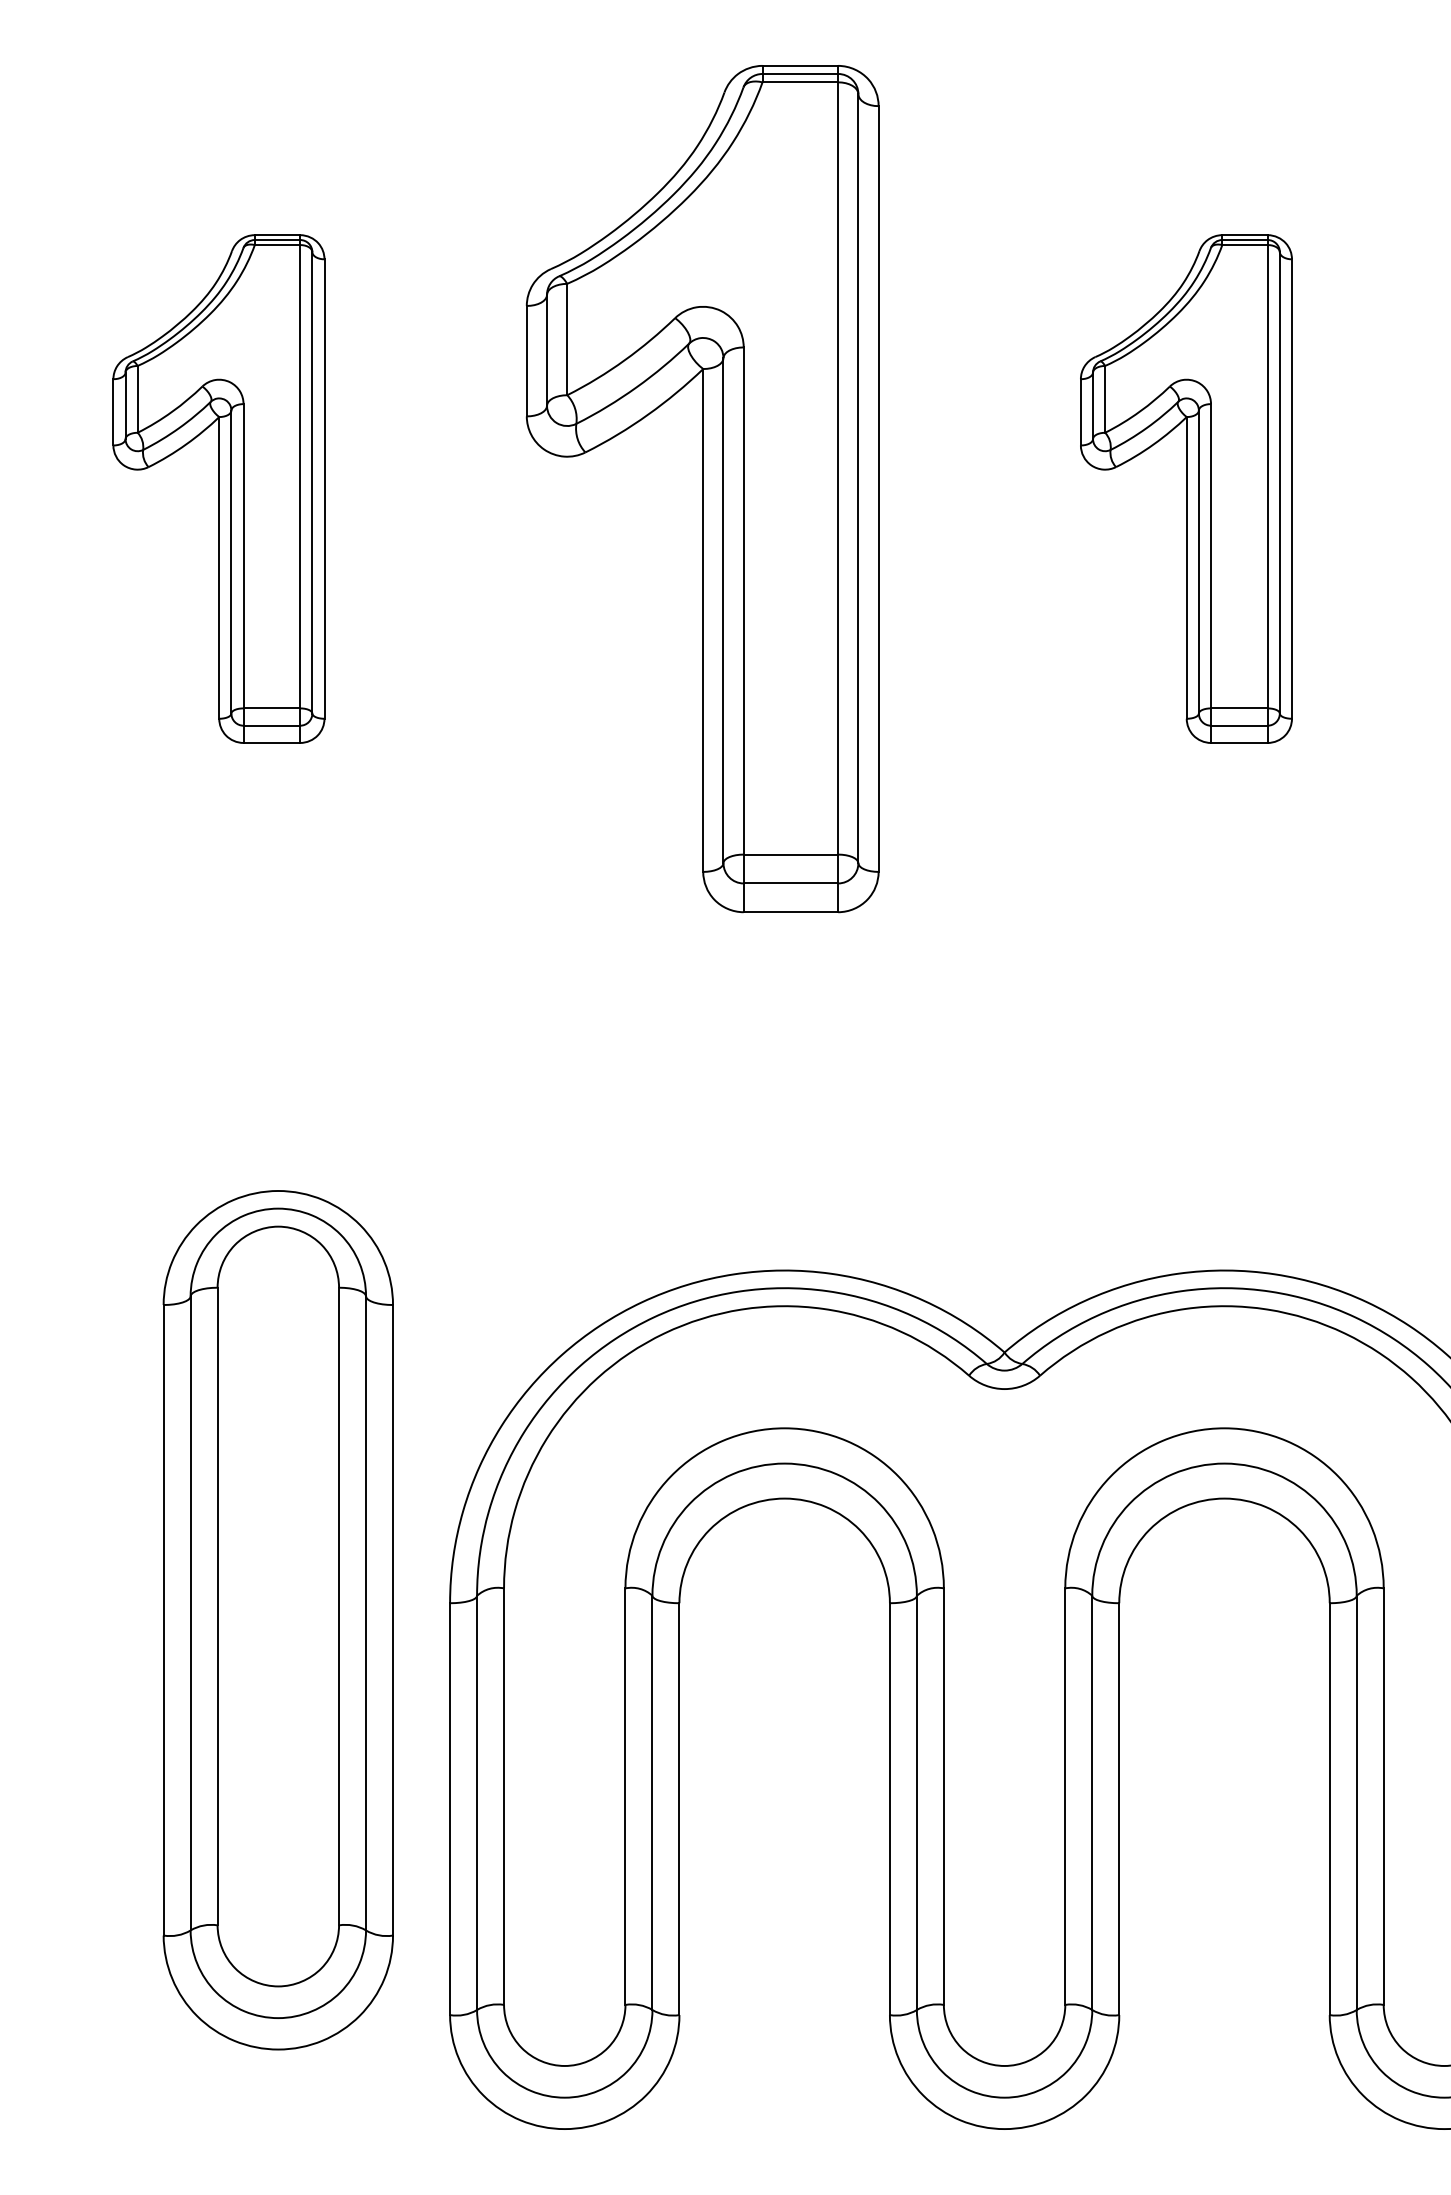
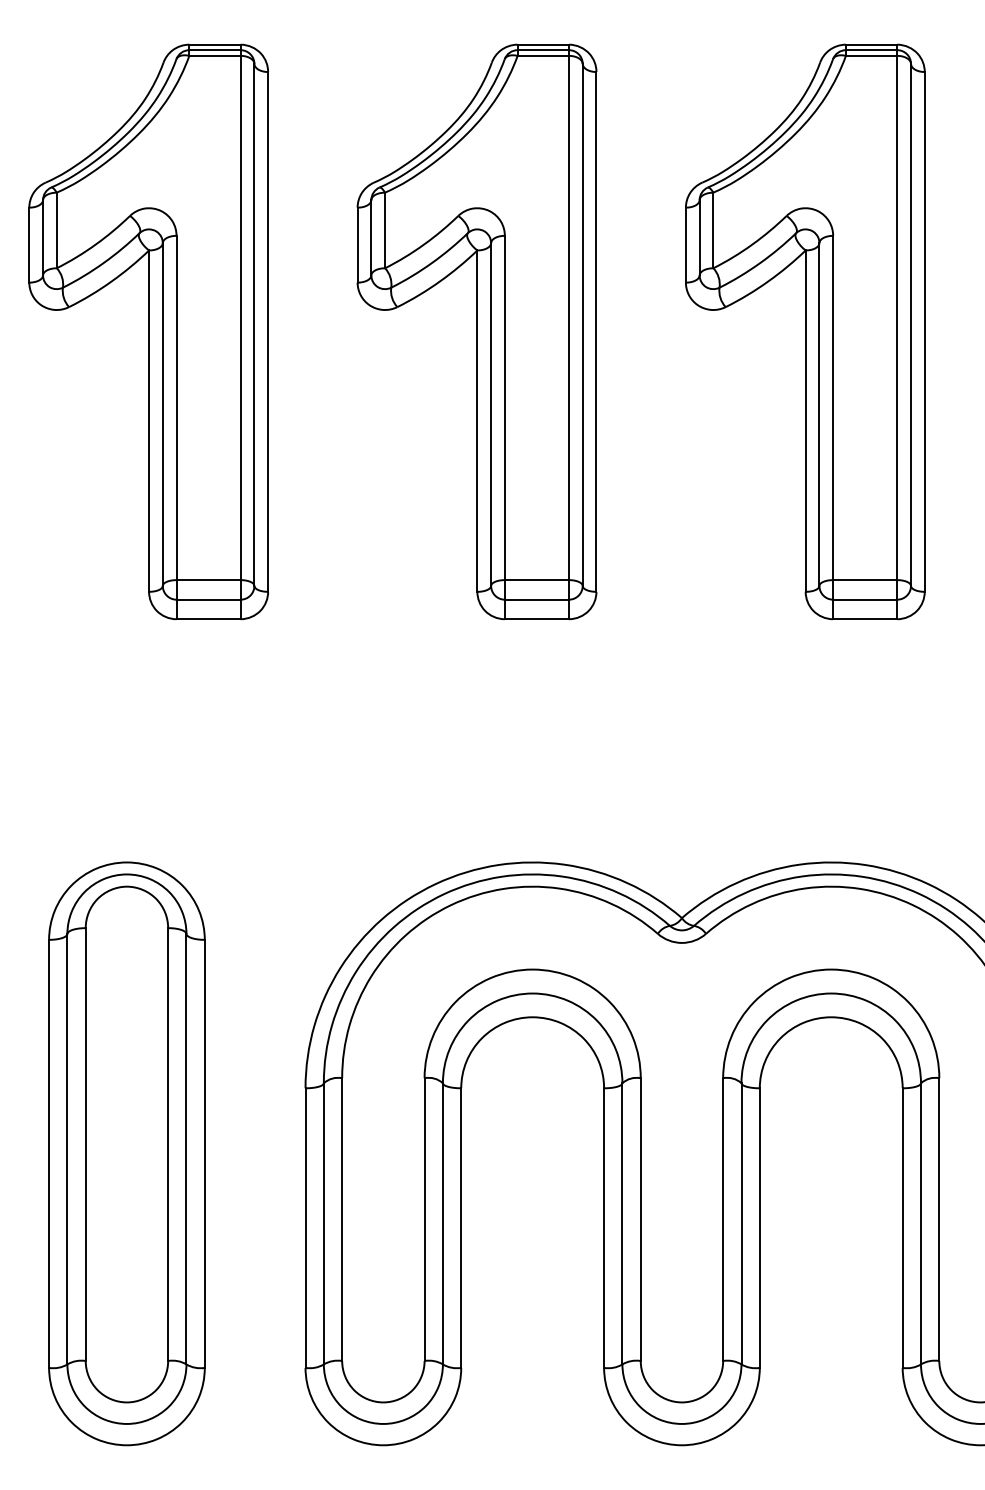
part: (218, 488) -> (148, 331), size x1.67
part: (1186, 488) -> (805, 331), size x1.67
part: (277, 1619) -> (126, 1153), moved

